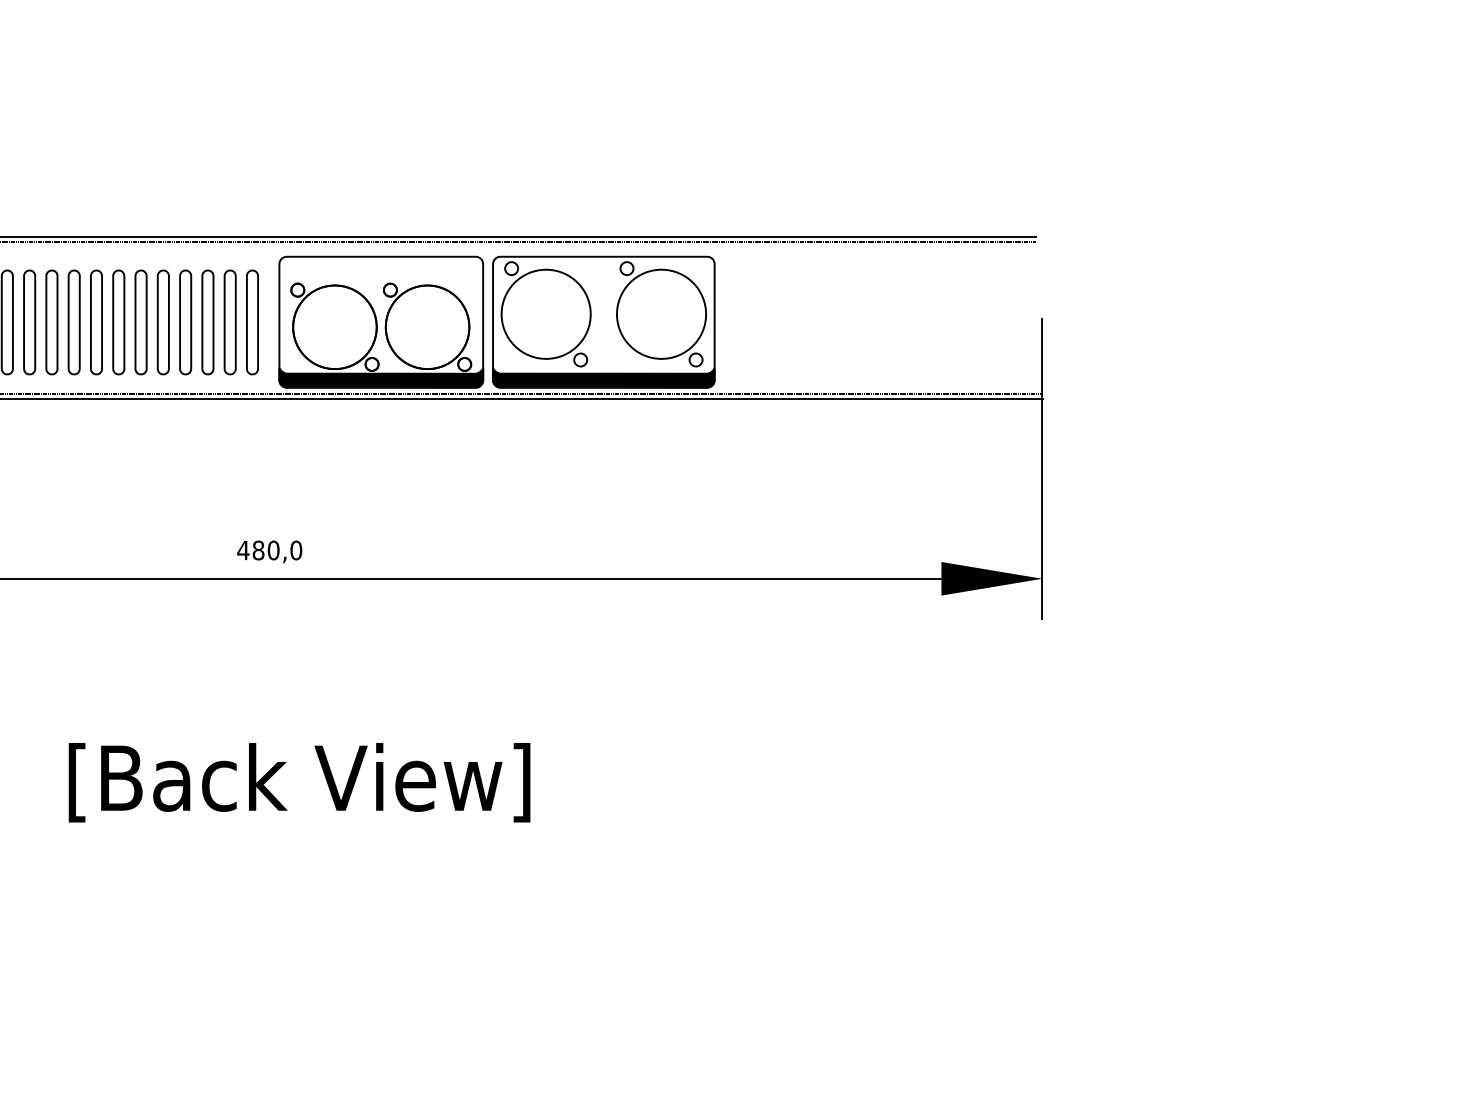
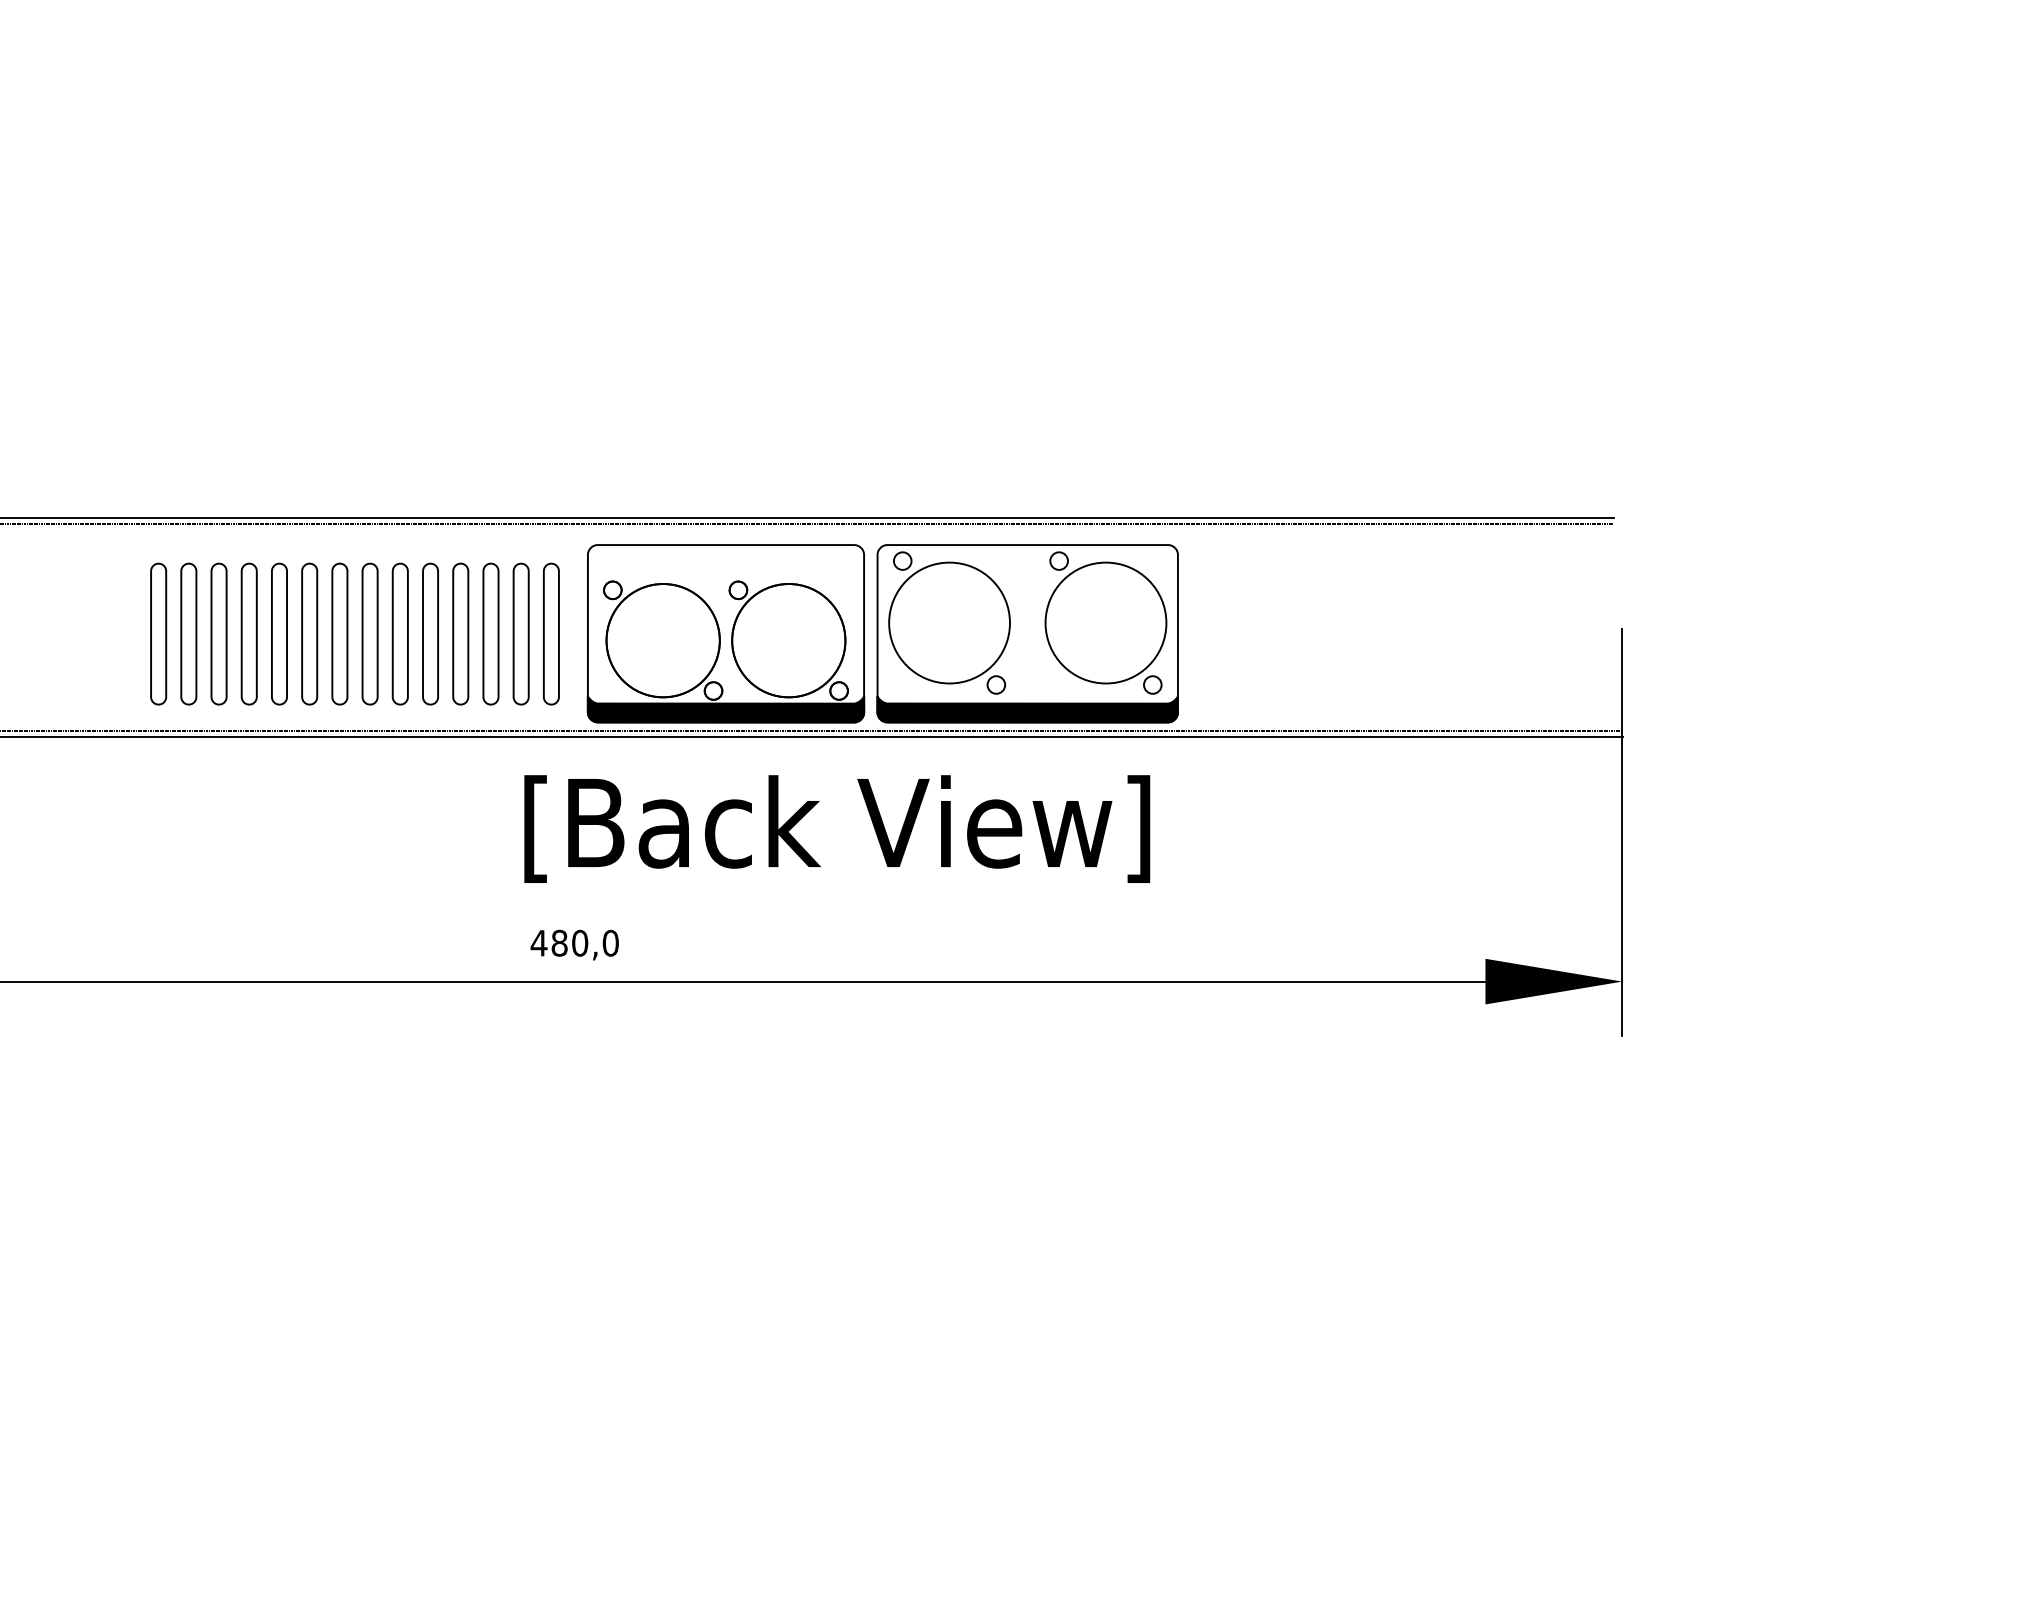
text: (299, 782) -> (837, 828), moved

